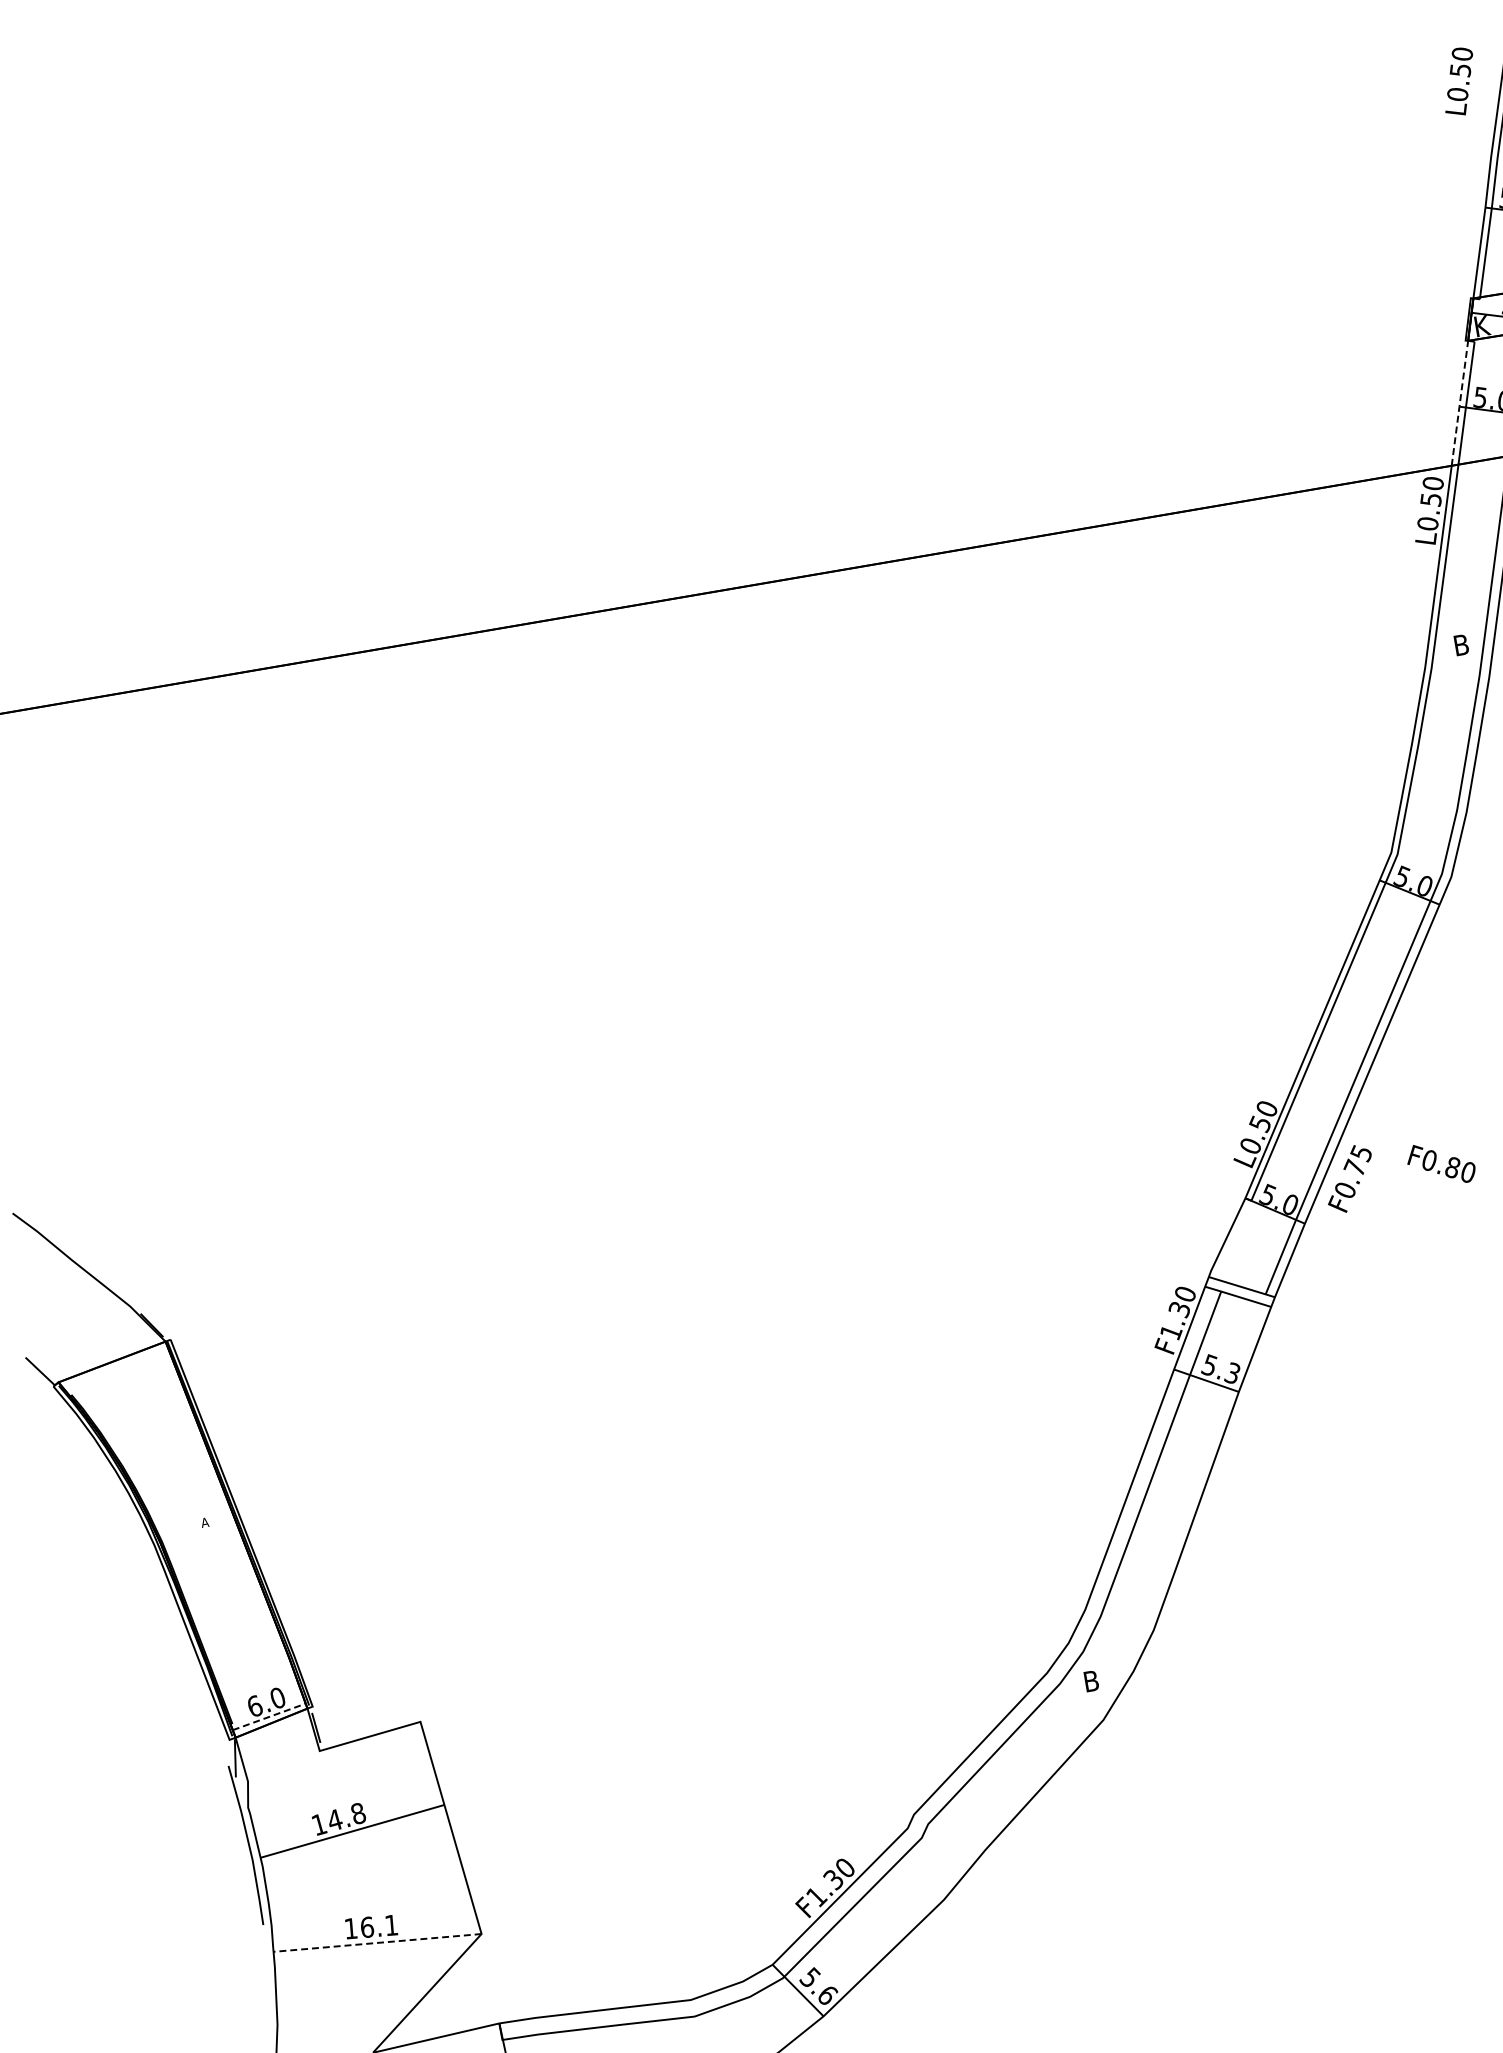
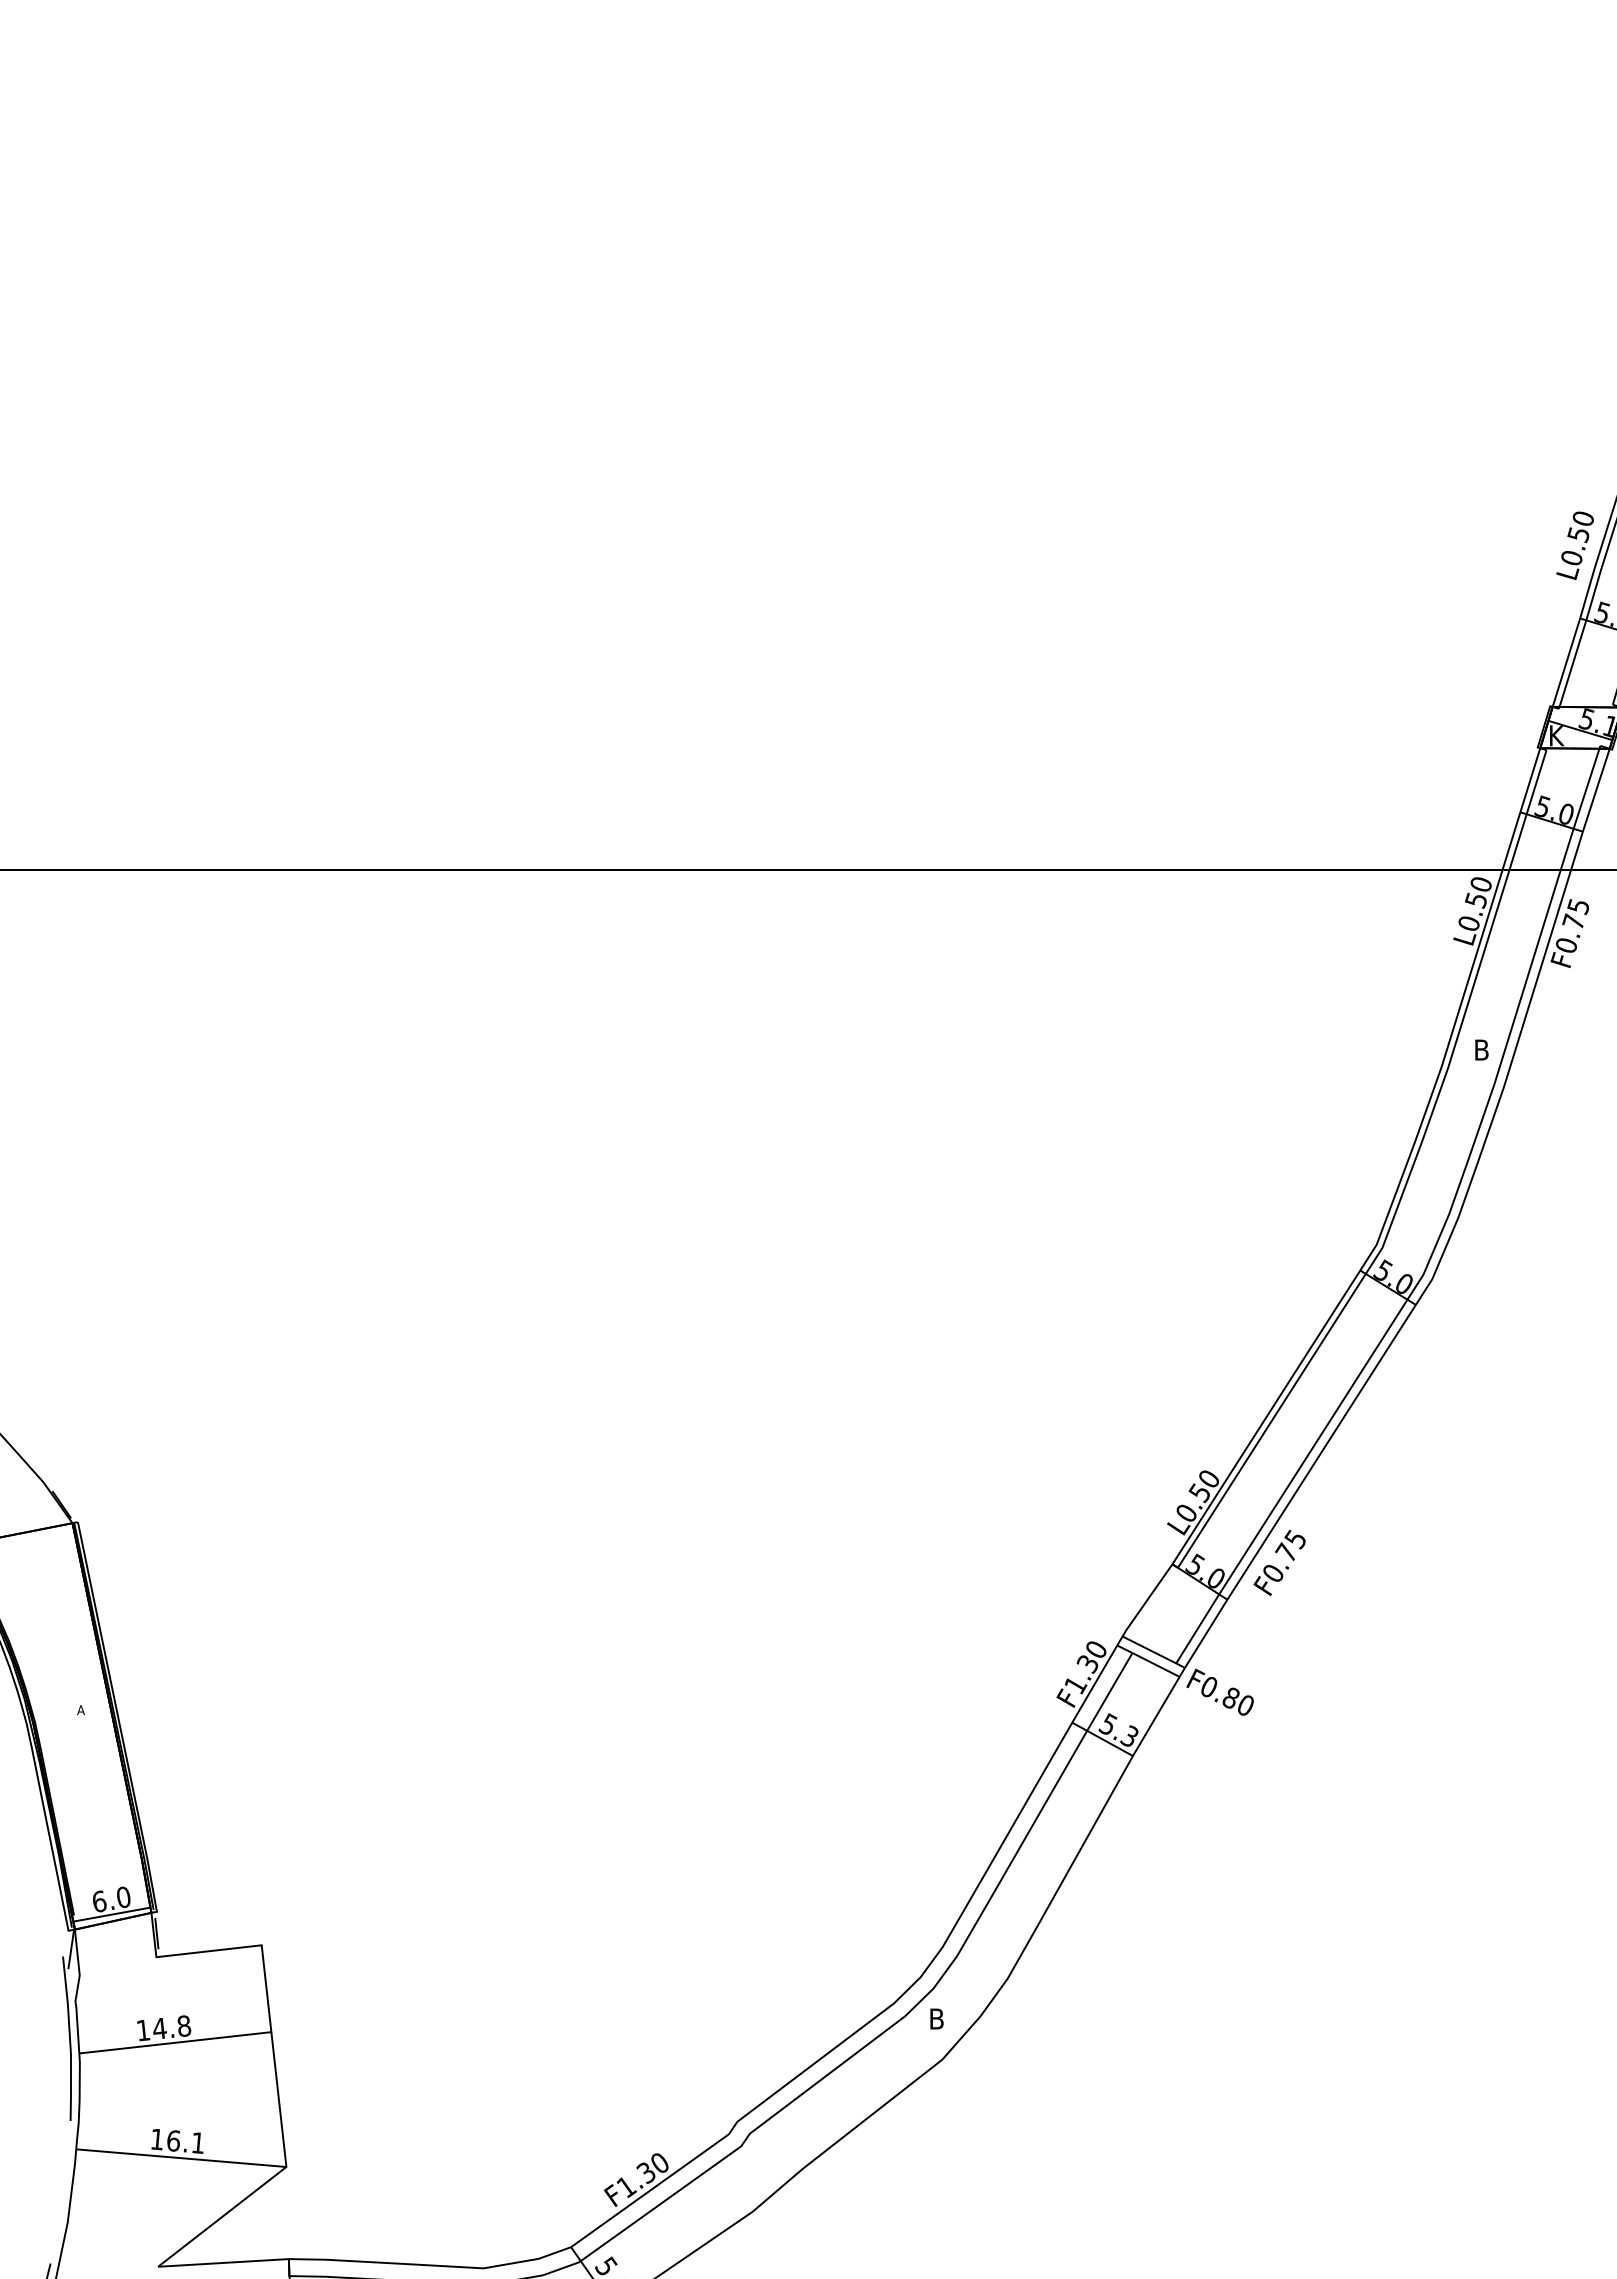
text: (1458, 81) -> (1574, 545), moved
line: (1460, 403) -> (1521, 809), dashed -> solid
text: (1440, 1163) -> (1219, 1691), moved
line: (269, 1716) -> (112, 1914), dashed -> solid
line: (376, 1943) -> (180, 2158), dashed -> solid

